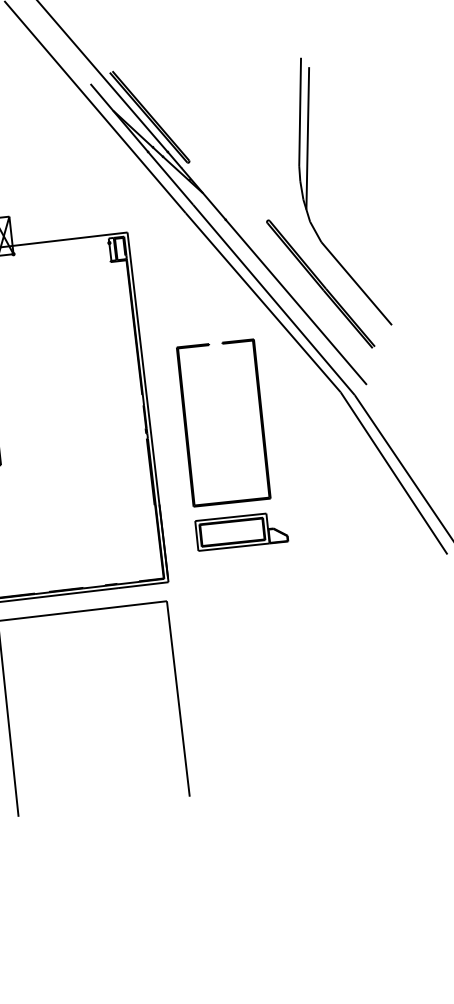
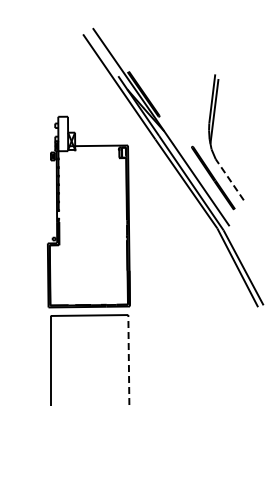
line: (356, 283) -> (229, 179), solid -> dashed
part: (262, 440) -> (179, 246), removed
line: (177, 700) -> (128, 360), solid -> dashed

